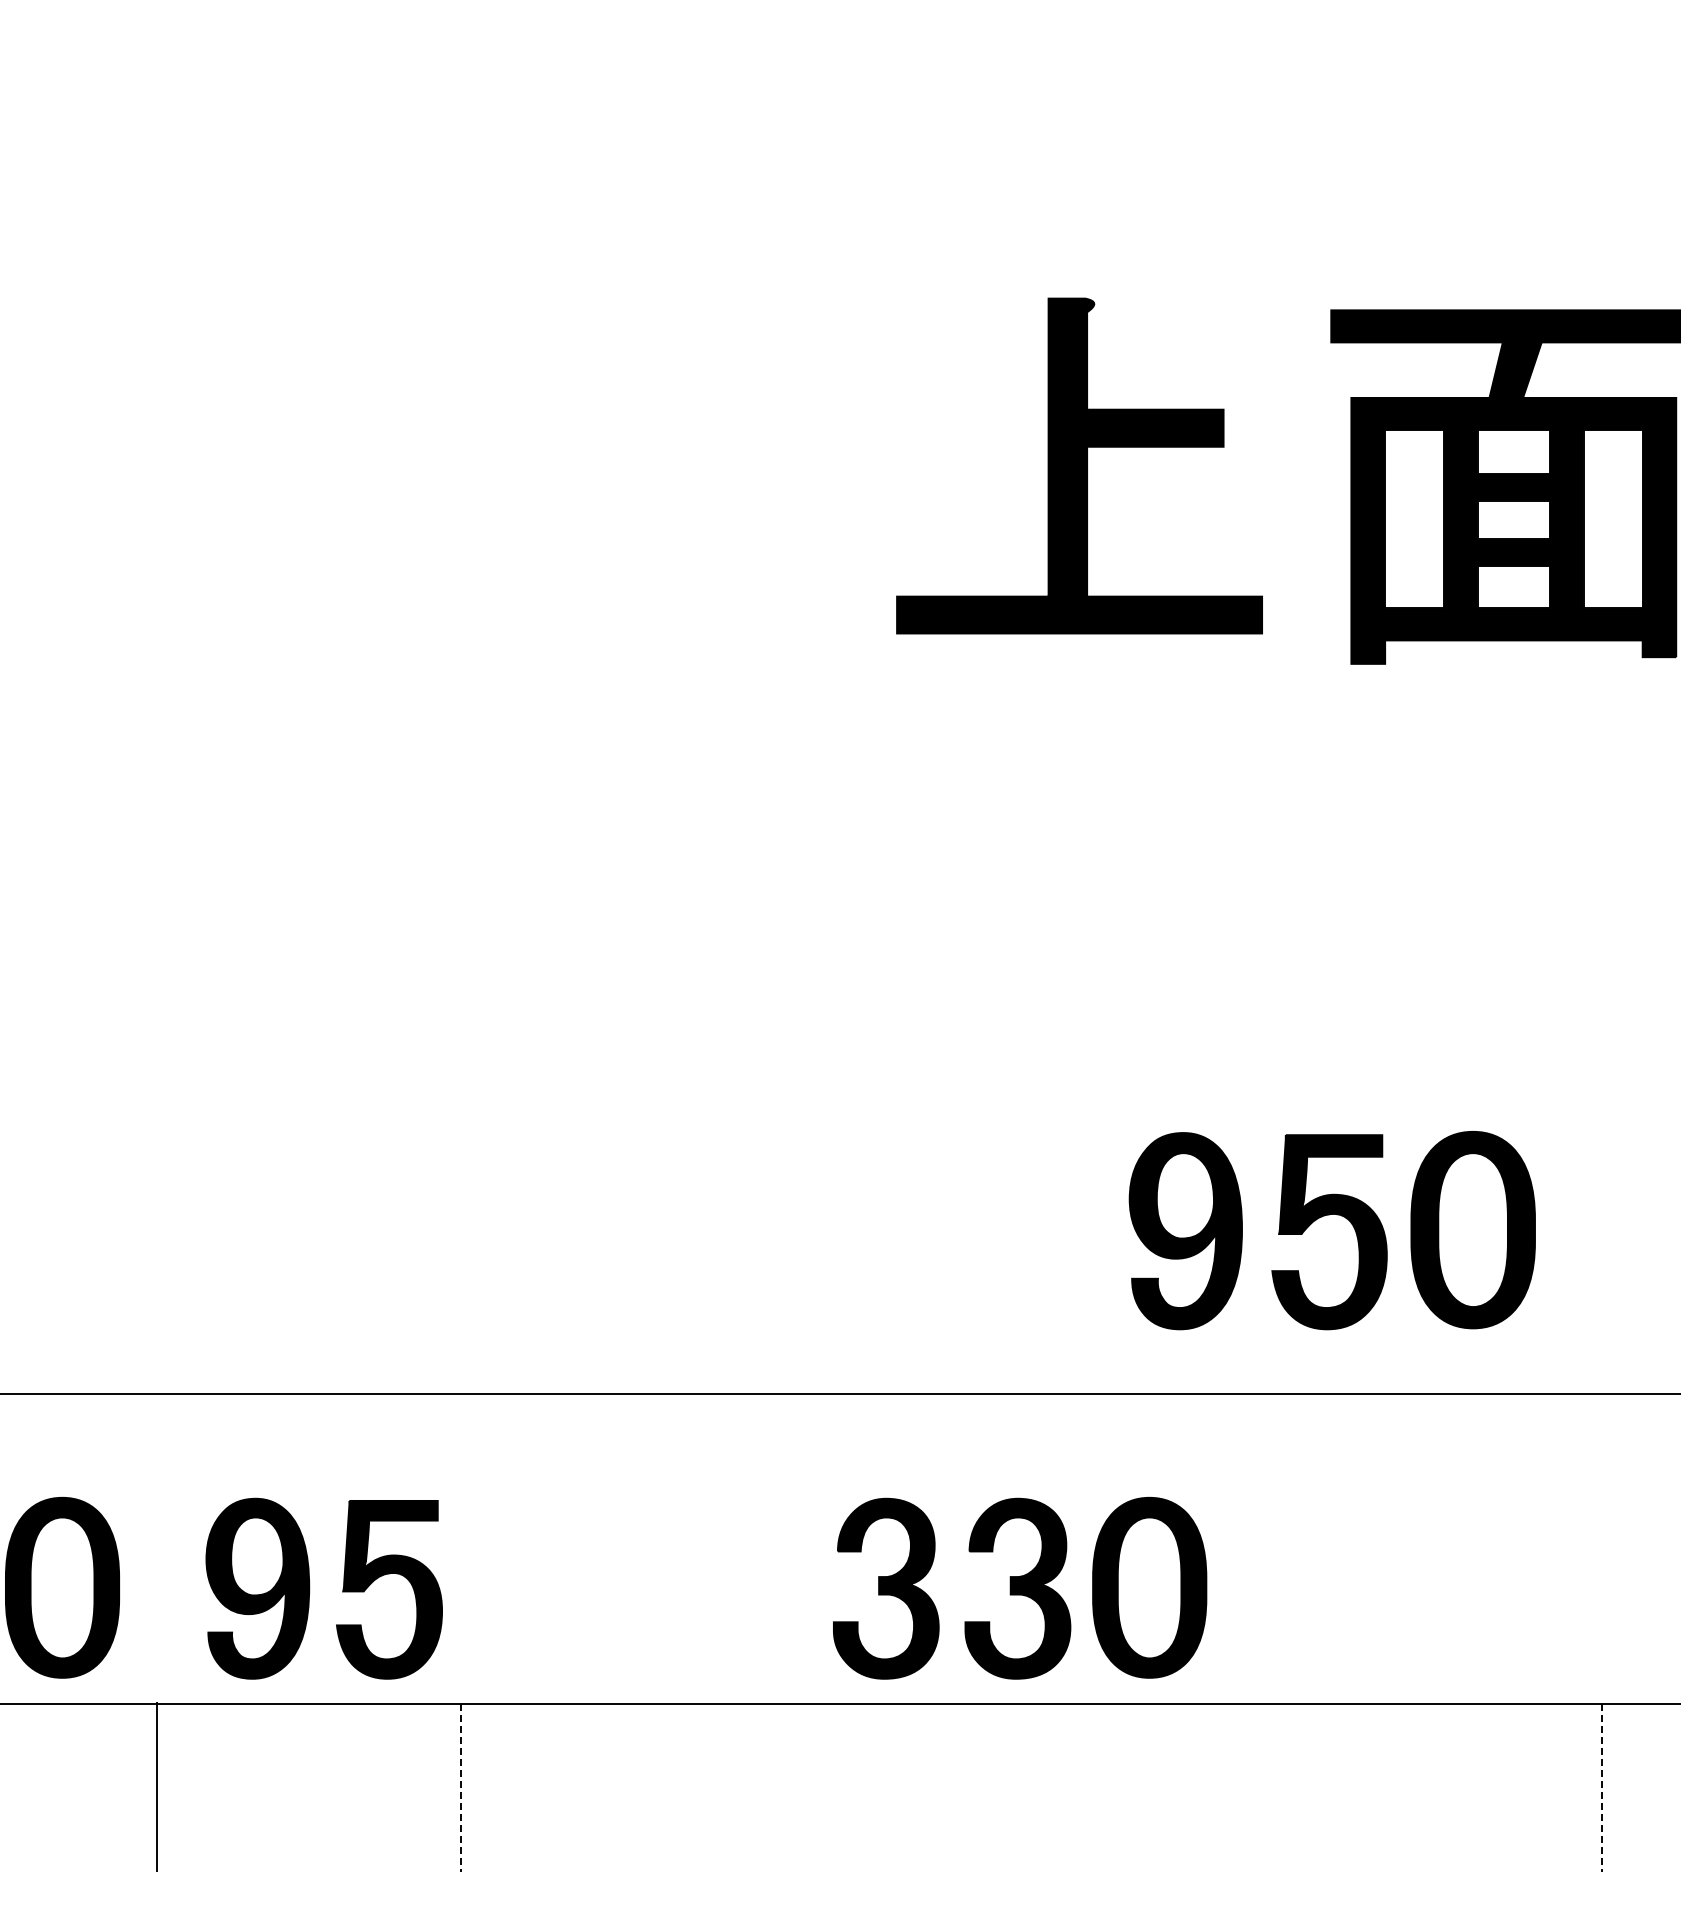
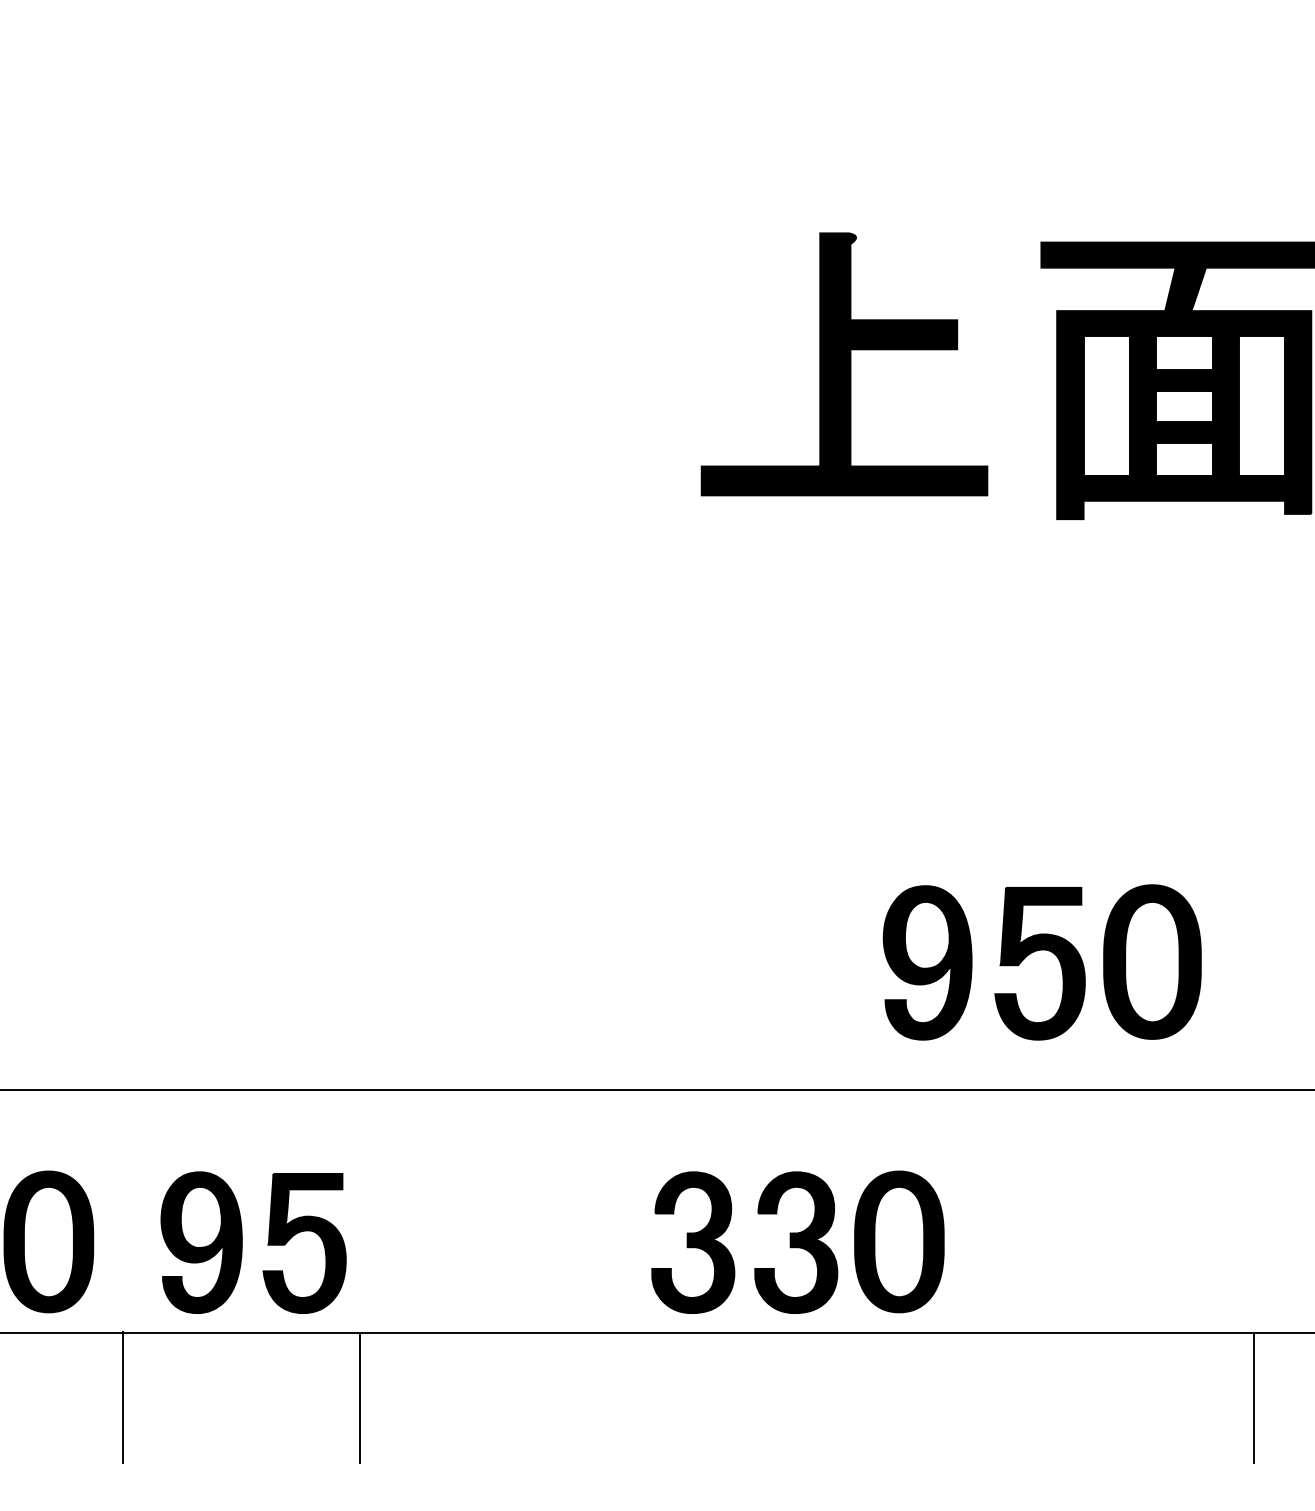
line: (460, 1788) -> (360, 1398), dashed -> solid
line: (1602, 1788) -> (1253, 1398), dashed -> solid

